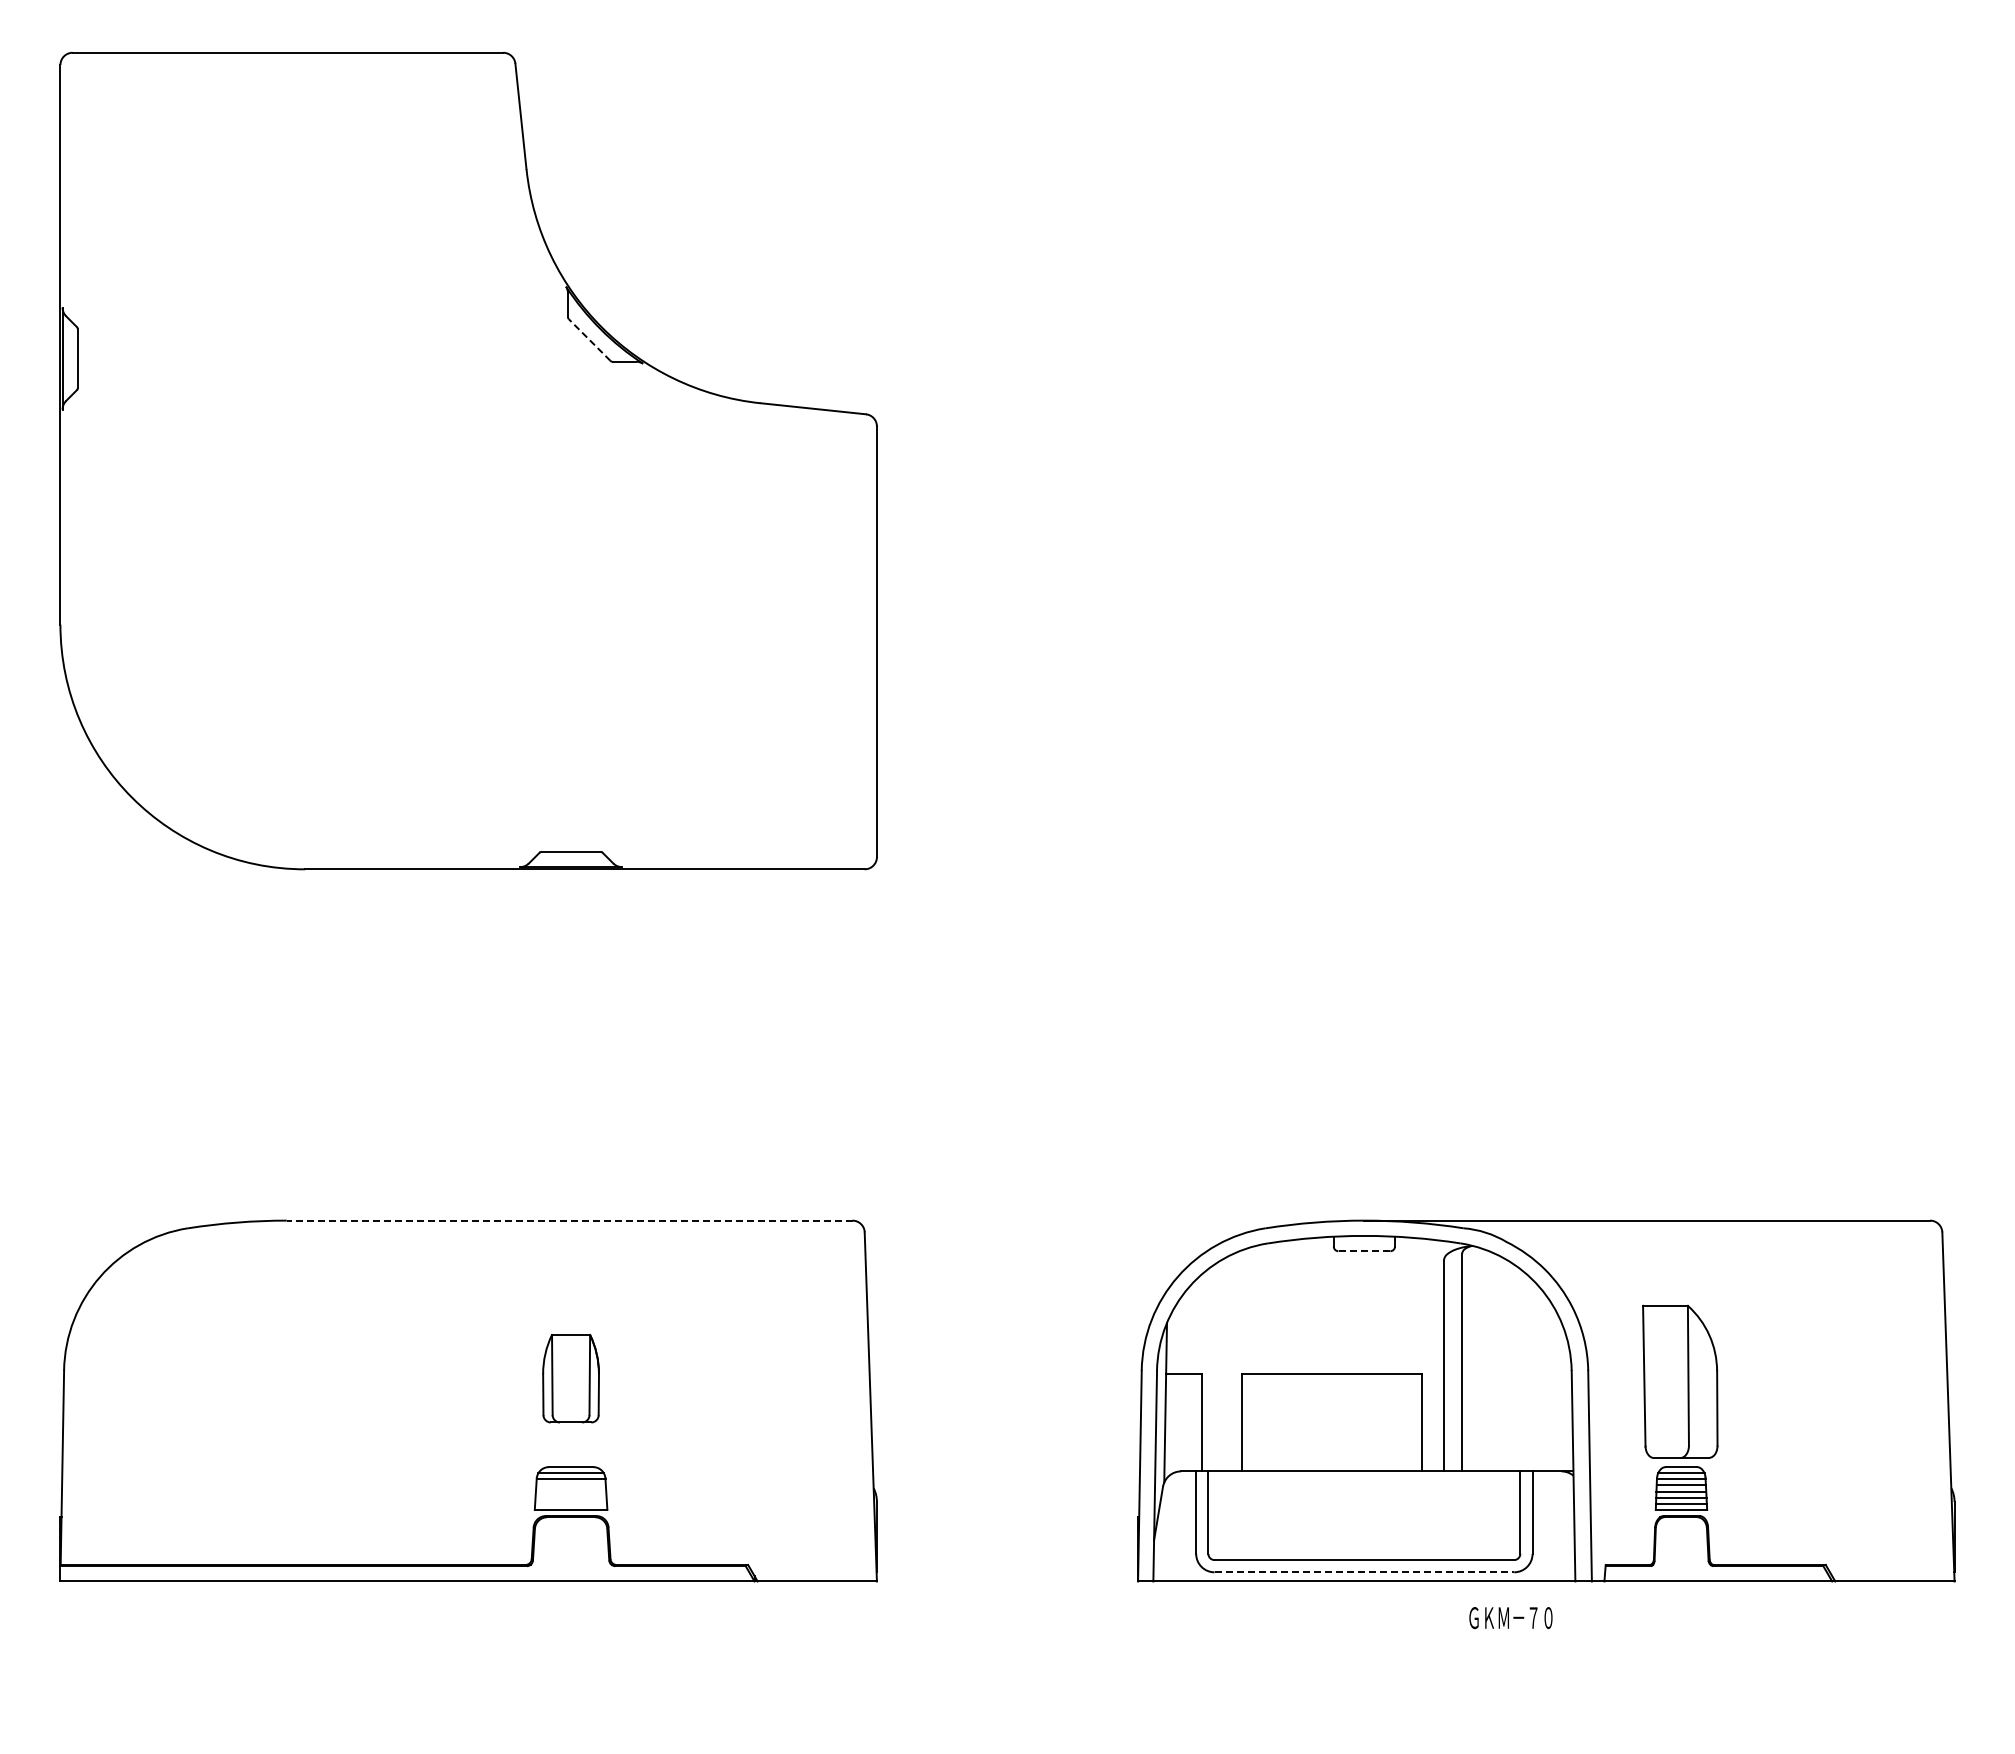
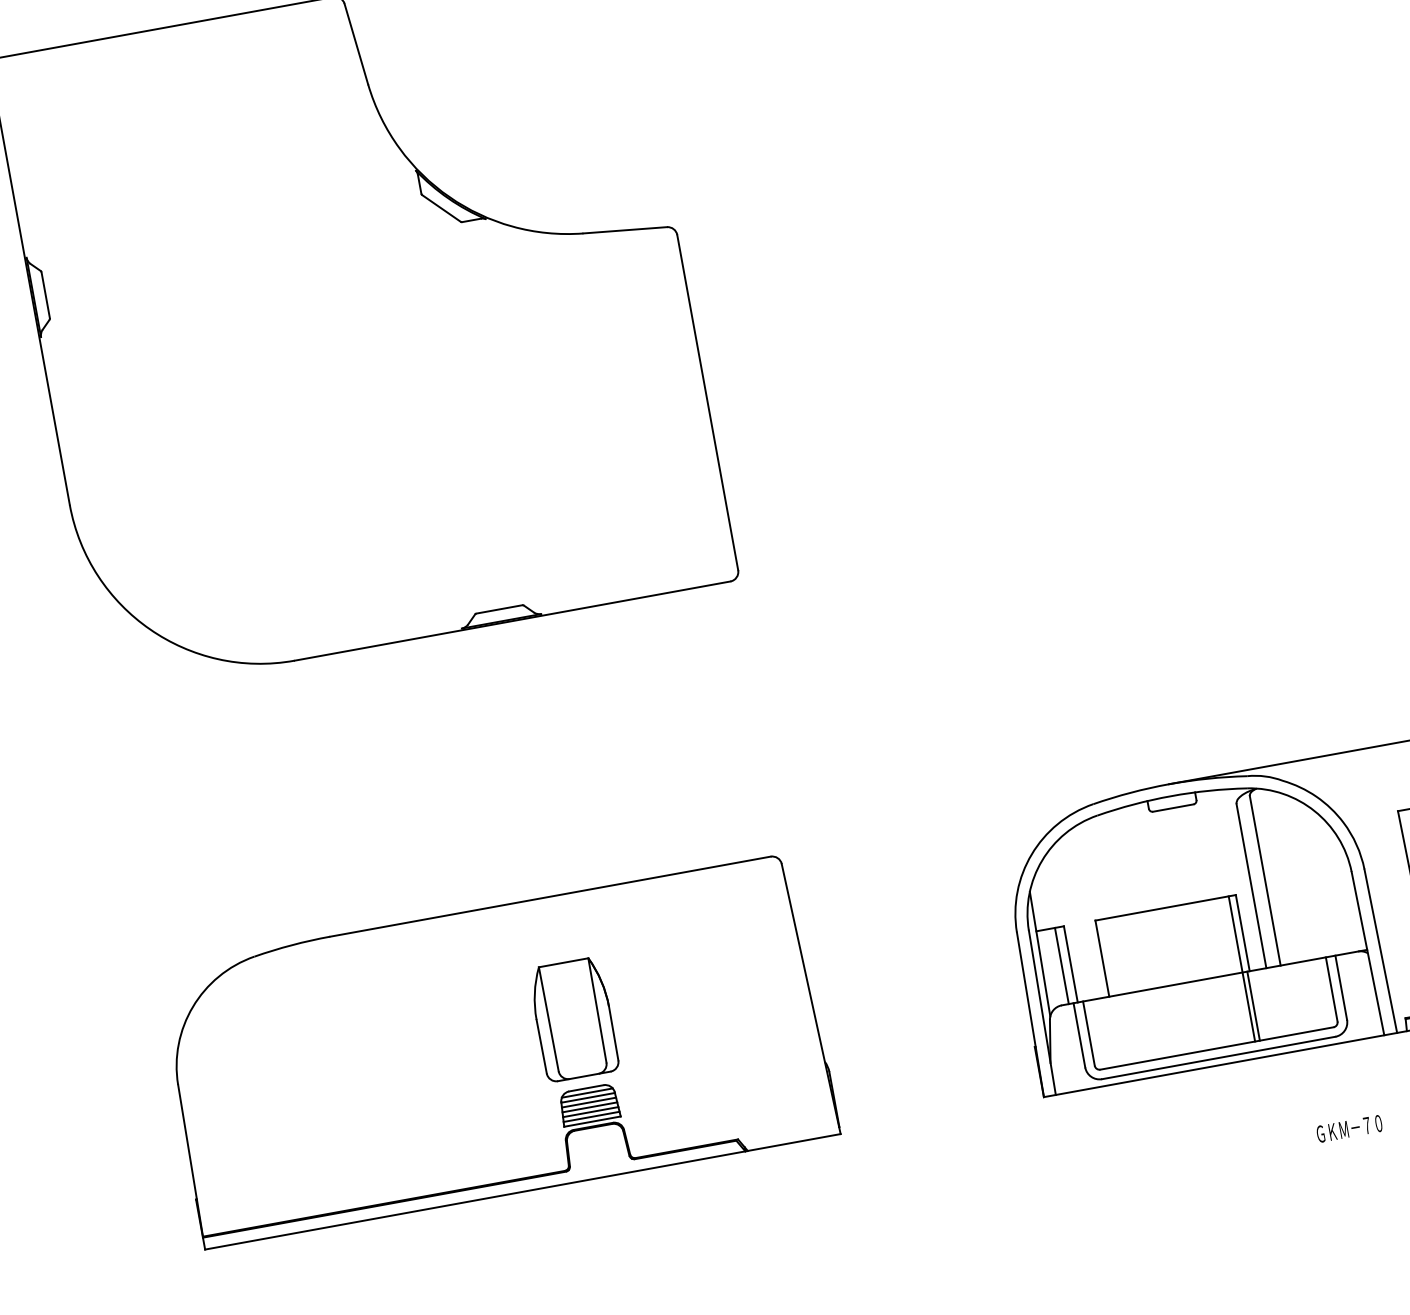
line: (589, 339) -> (441, 208), dashed -> solid
line: (569, 1220) -> (550, 896), dashed -> solid
line: (1364, 1251) -> (1173, 808), dashed -> solid
part: (570, 1378) -> (573, 1019), size x1.67
line: (1190, 1422) -> (1062, 965), added
line: (1413, 1466) -> (1242, 968), added
line: (570, 1485) -> (588, 1102), added
line: (570, 1491) -> (589, 1107), added
line: (570, 1497) -> (590, 1112), added
line: (571, 1503) -> (591, 1116), added
line: (1419, 1515) -> (1253, 1005), added
line: (1364, 1572) -> (1218, 1058), dashed -> solid
text: (1510, 1618) -> (1349, 1129), moved

